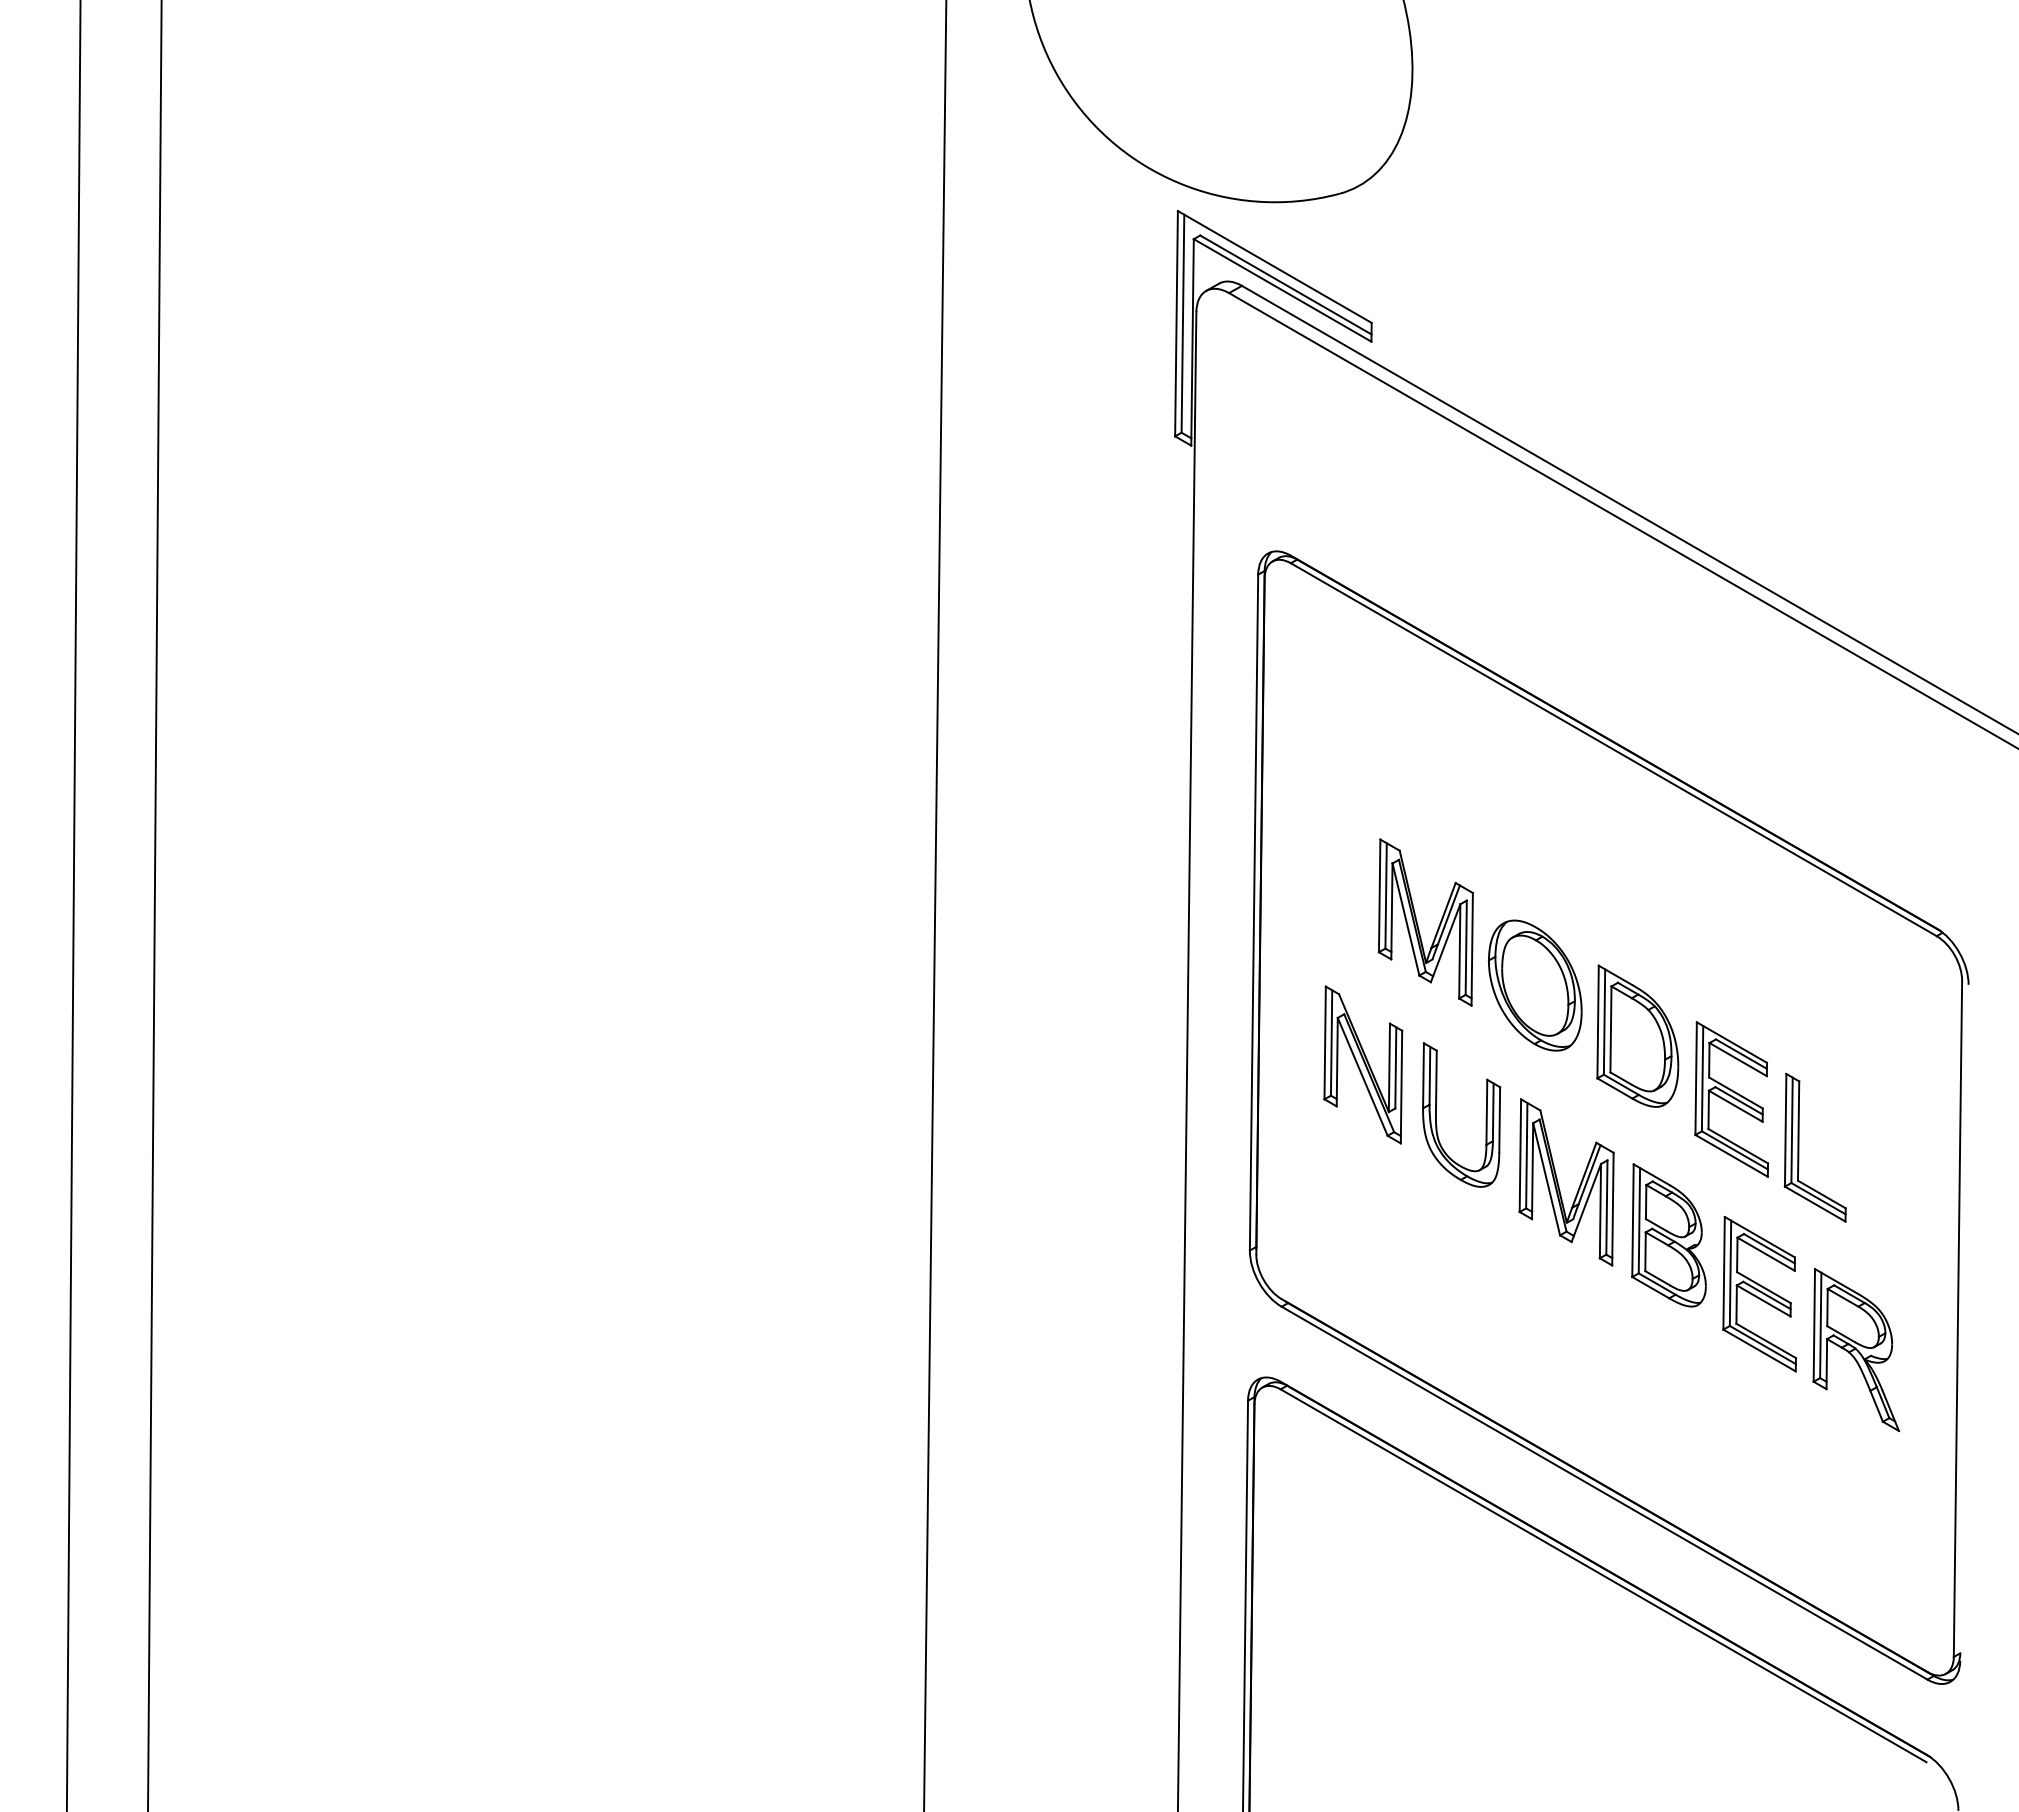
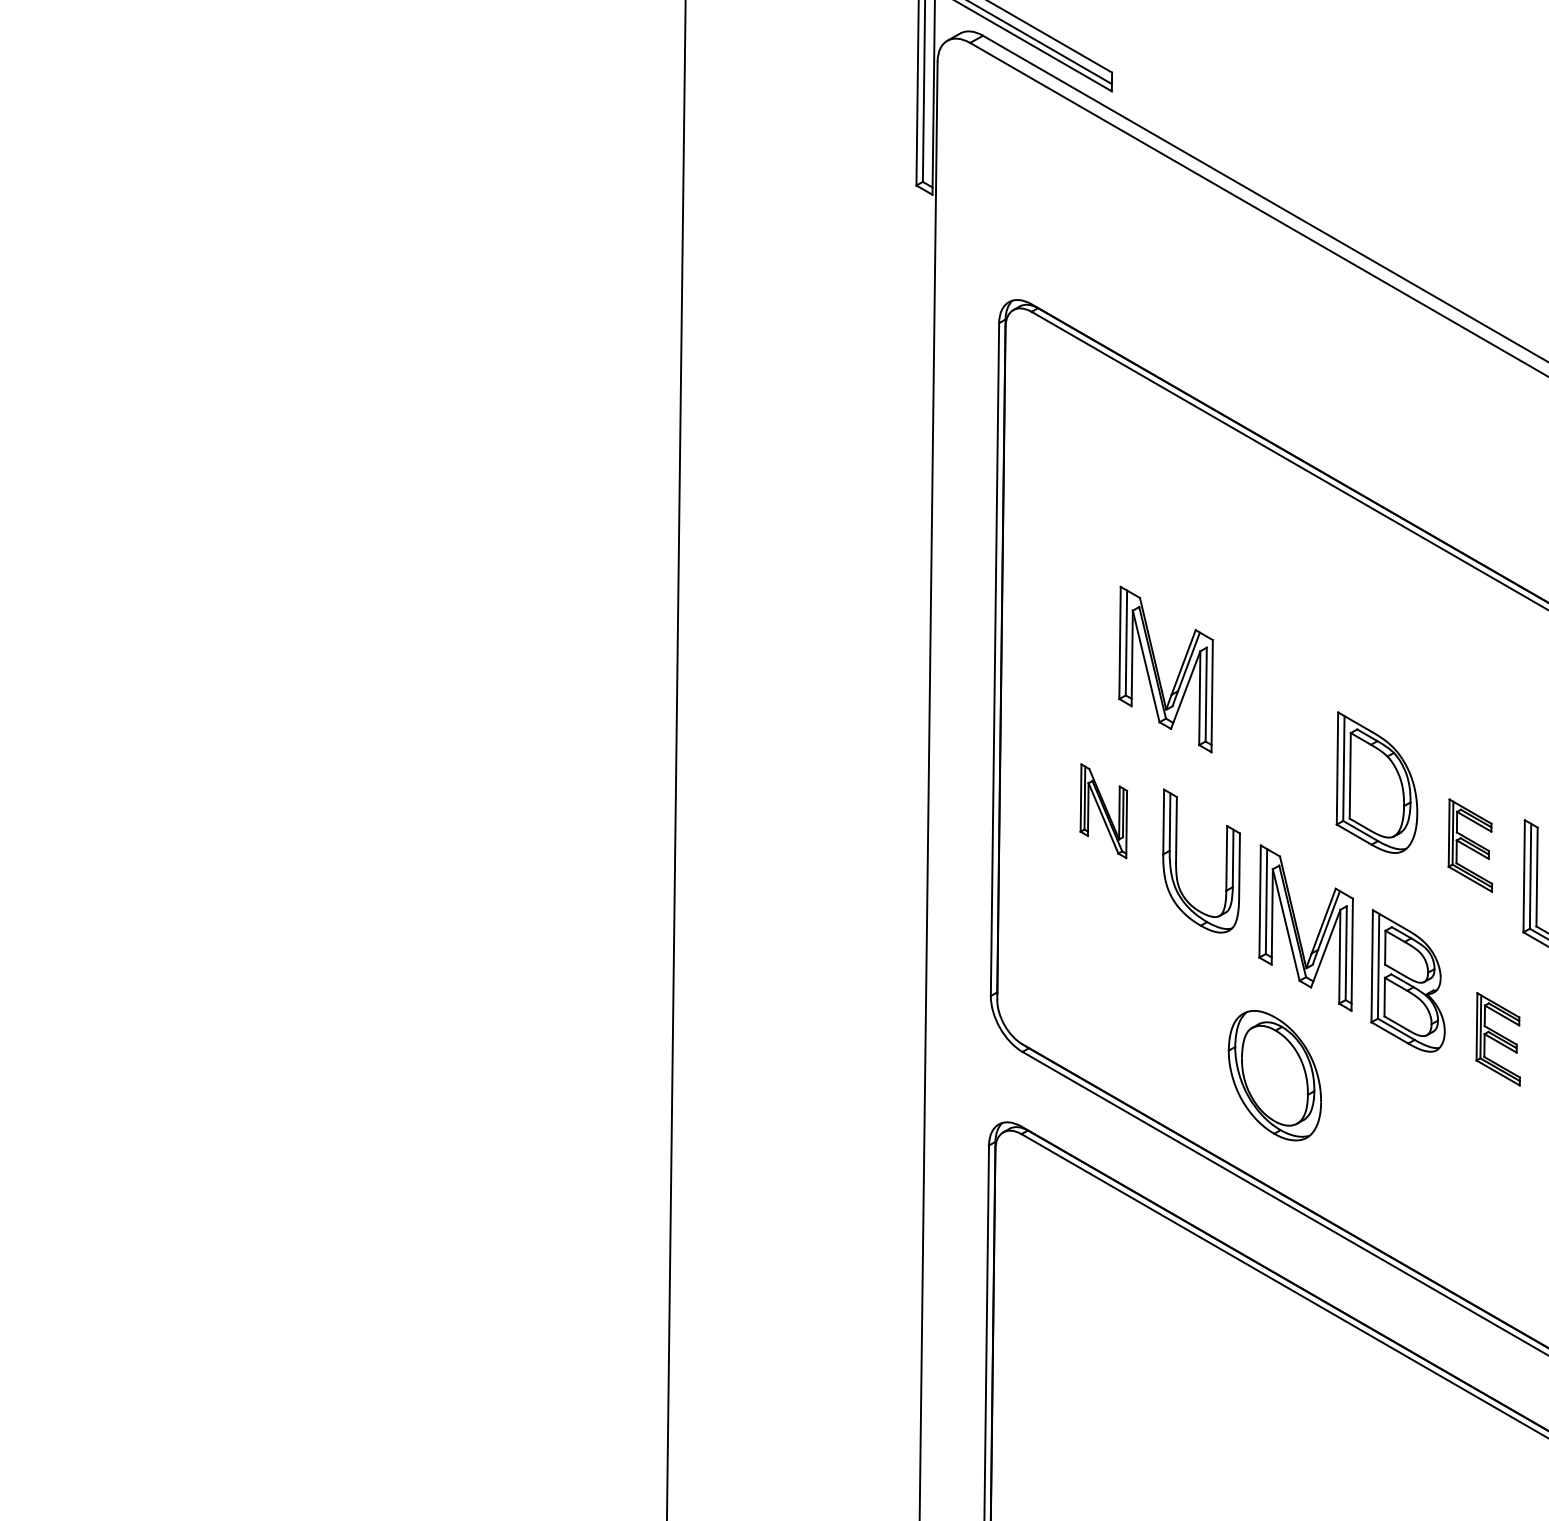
part: (1534, 985) -> (1274, 1075), moved
part: (1363, 1064) -> (1103, 810), size x0.6
part: (1731, 1099) -> (1470, 845), size x0.6
part: (1759, 1293) -> (1498, 1038), size x0.6

